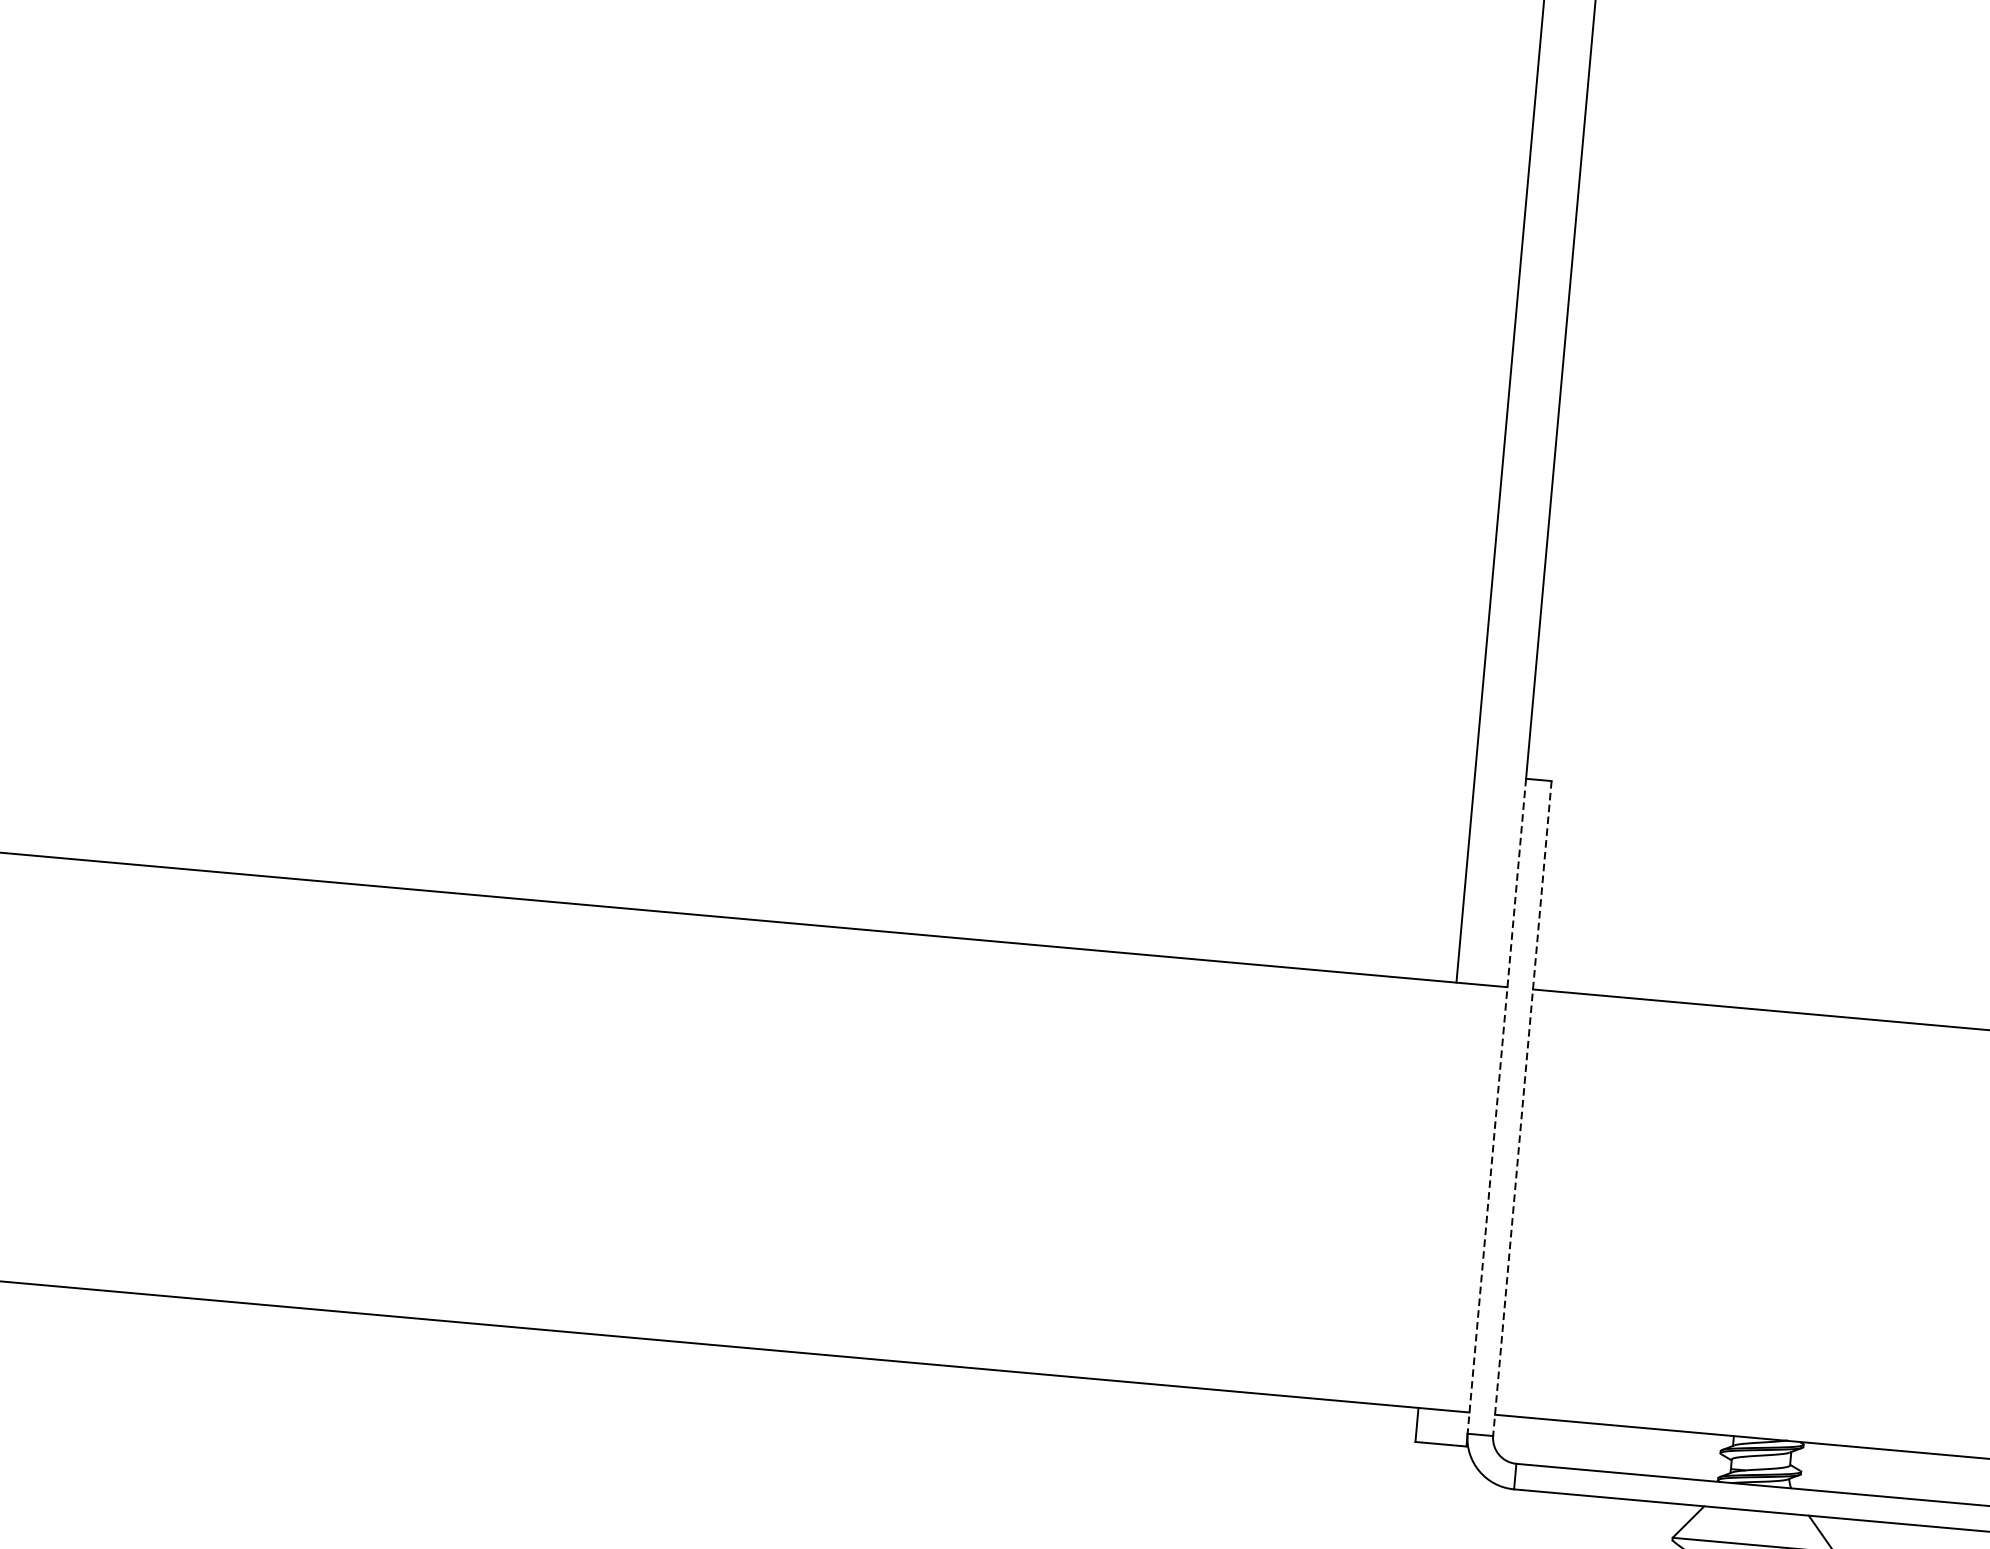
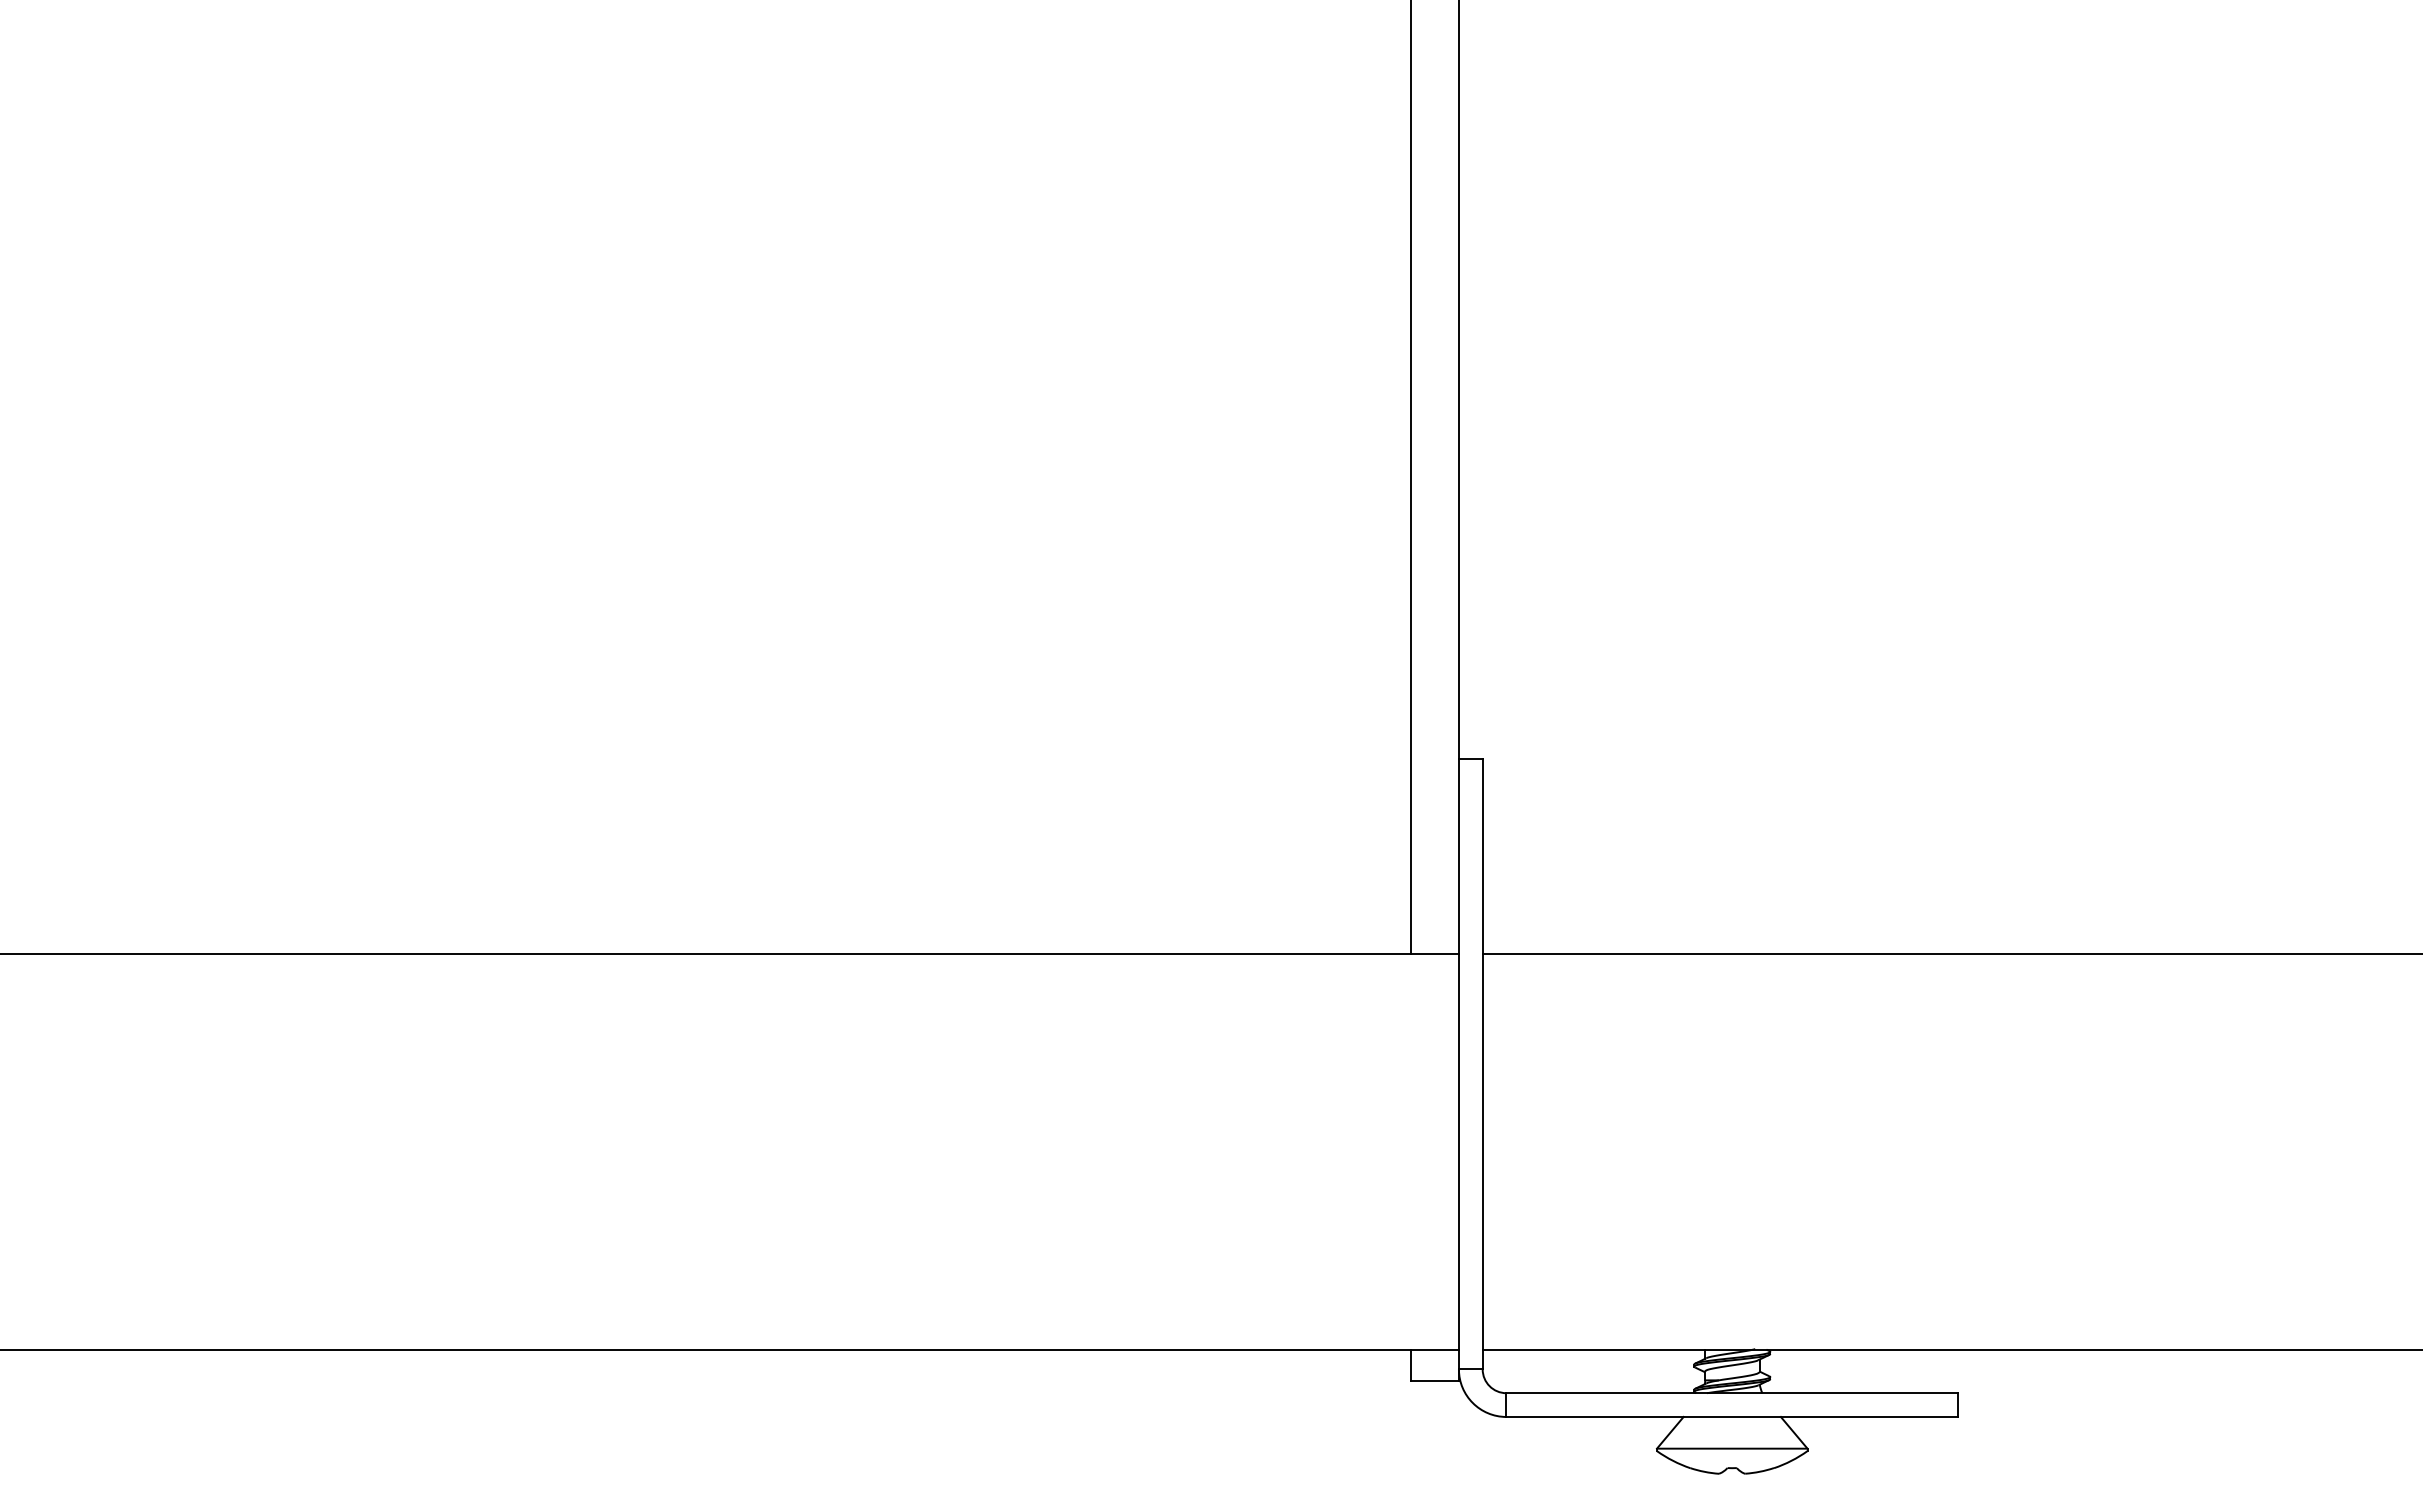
line: (1496, 1106) -> (1458, 1064), dashed -> solid
line: (1522, 1108) -> (1482, 1064), dashed -> solid

